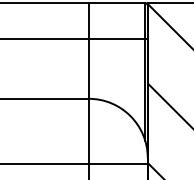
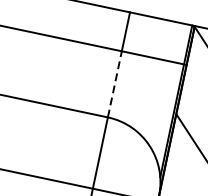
line: (88, 68) -> (114, 84), solid -> dashed

